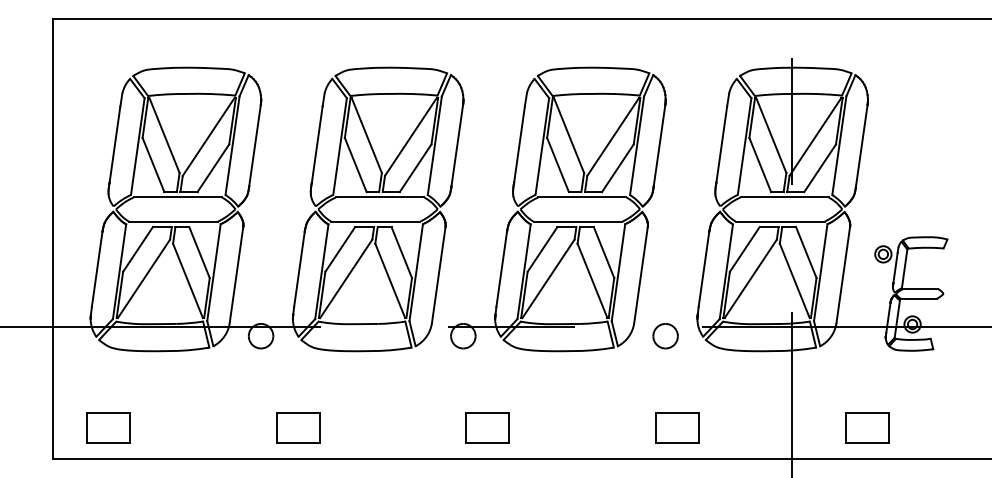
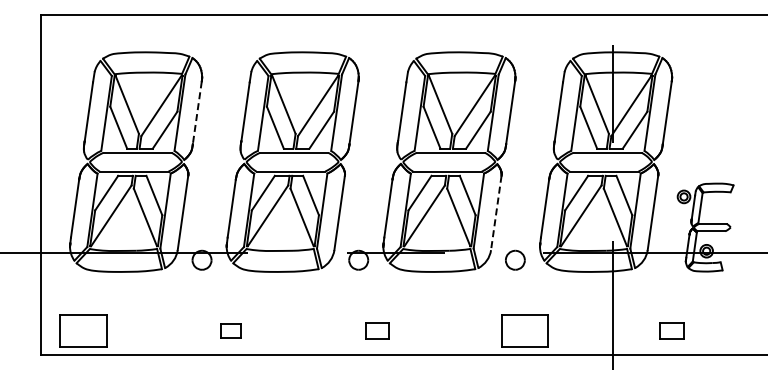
line: (255, 145) -> (197, 112), solid -> dashed
line: (641, 274) -> (496, 212), solid -> dashed
part: (108, 428) -> (83, 331), size x1.4
part: (297, 428) -> (230, 331), size x0.6
part: (487, 428) -> (377, 331), size x0.7
part: (677, 428) -> (524, 331), size x1.4
part: (867, 428) -> (671, 331), size x0.7

